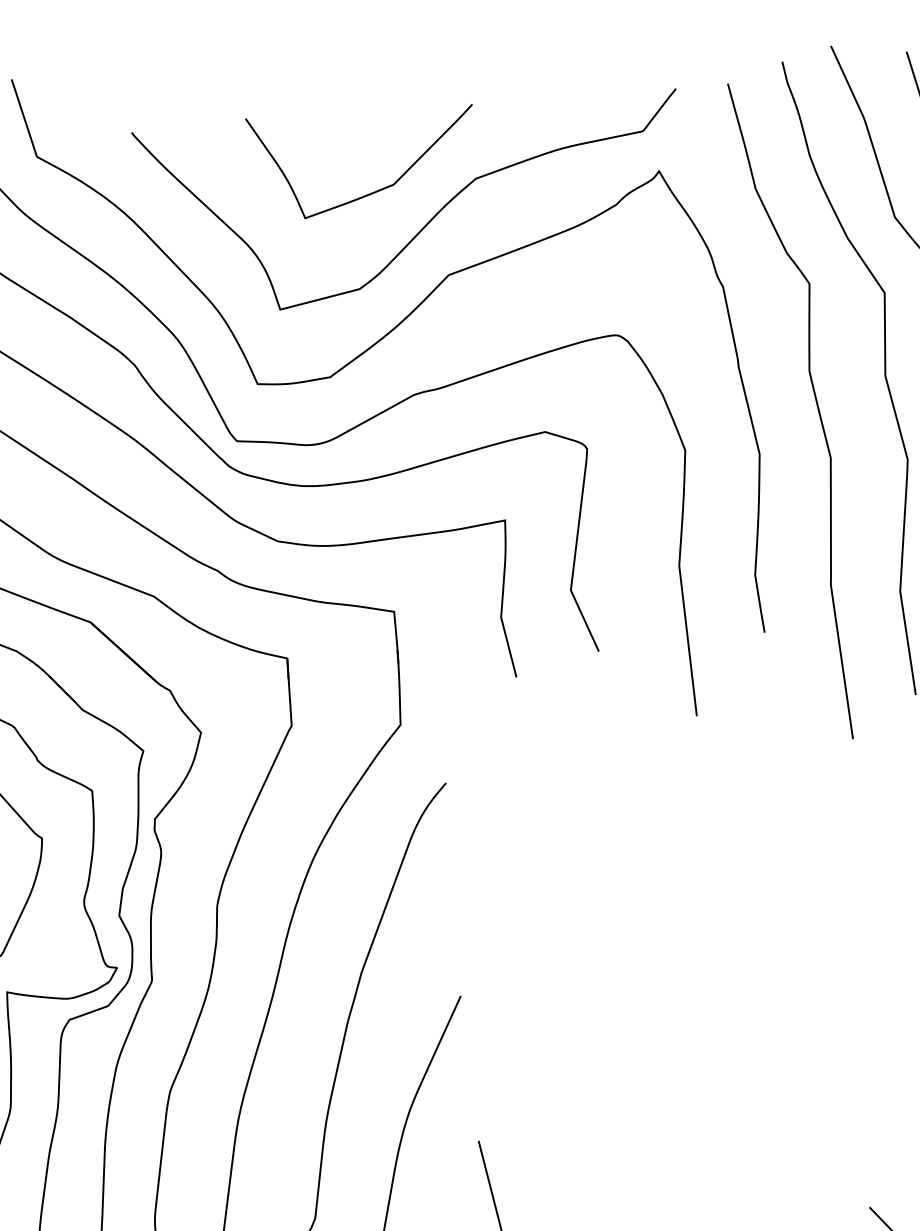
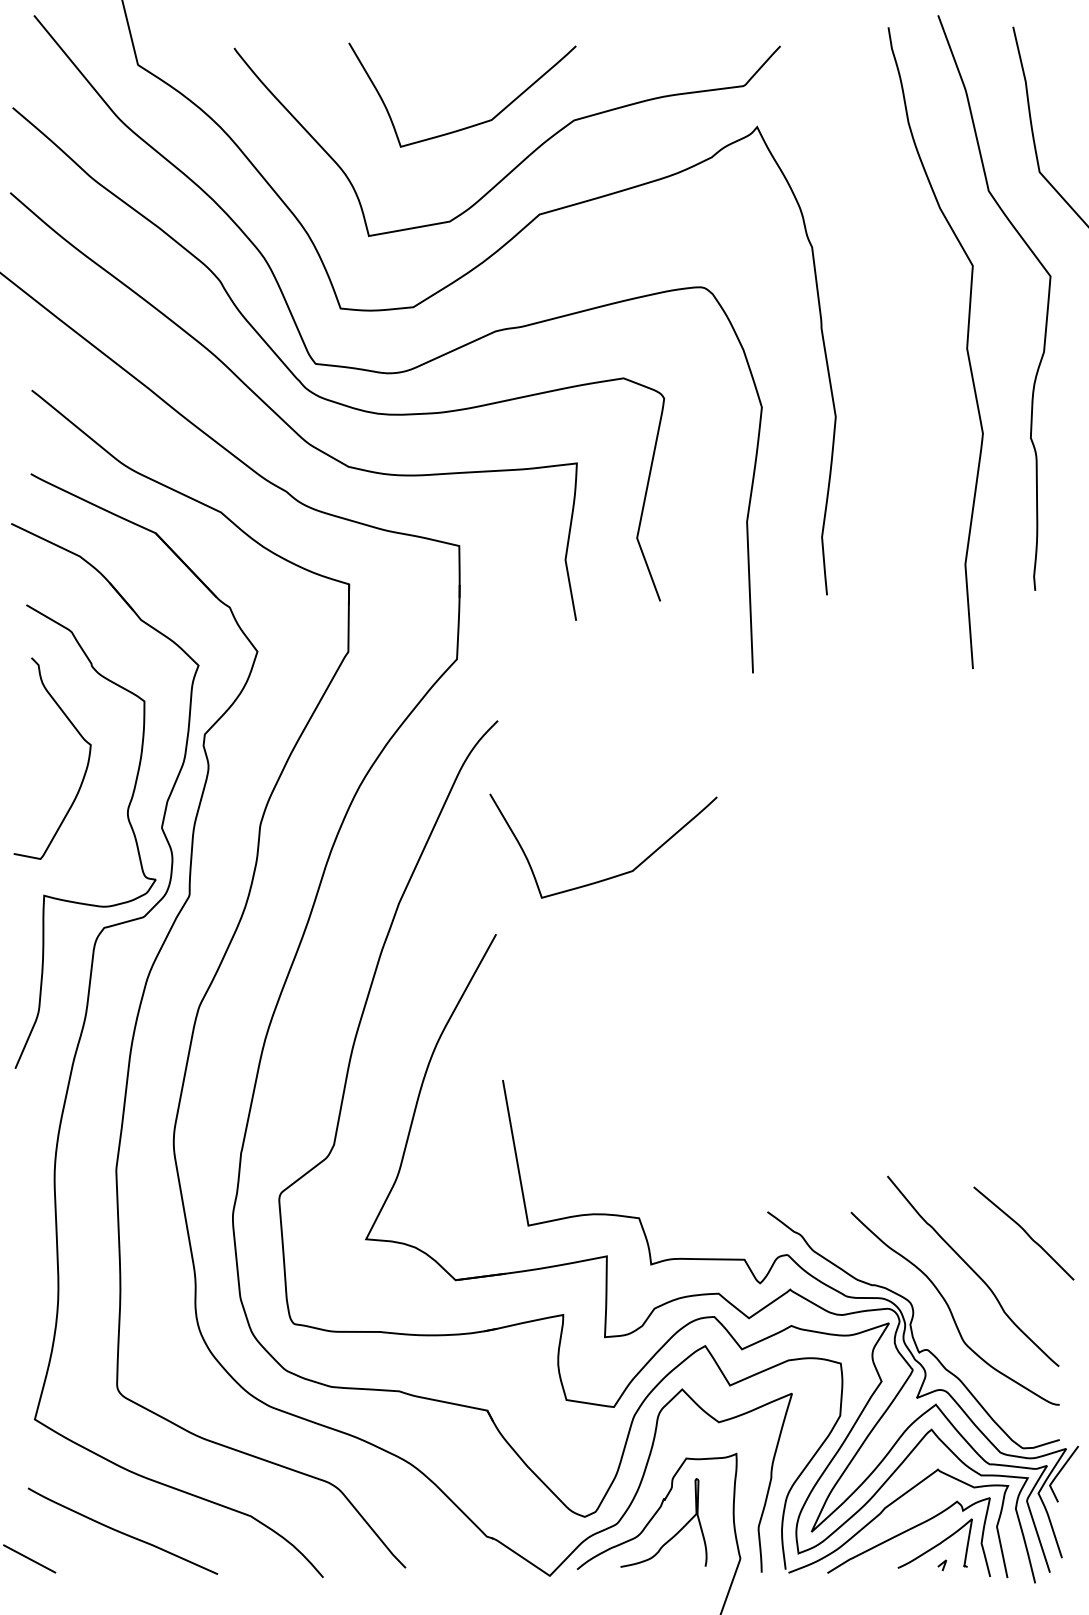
curve: (815, 402) -> (895, 369), removed
curve: (571, 929) -> (611, 876), added

